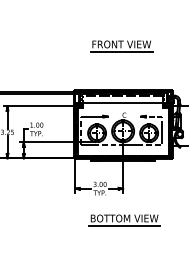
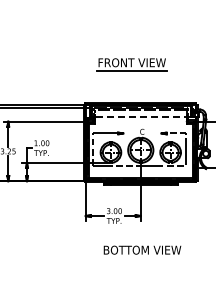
part: (121, 45) -> (131, 64), moved
line: (123, 102) -> (141, 117), solid -> dashed
line: (123, 225) -> (141, 258), removed

